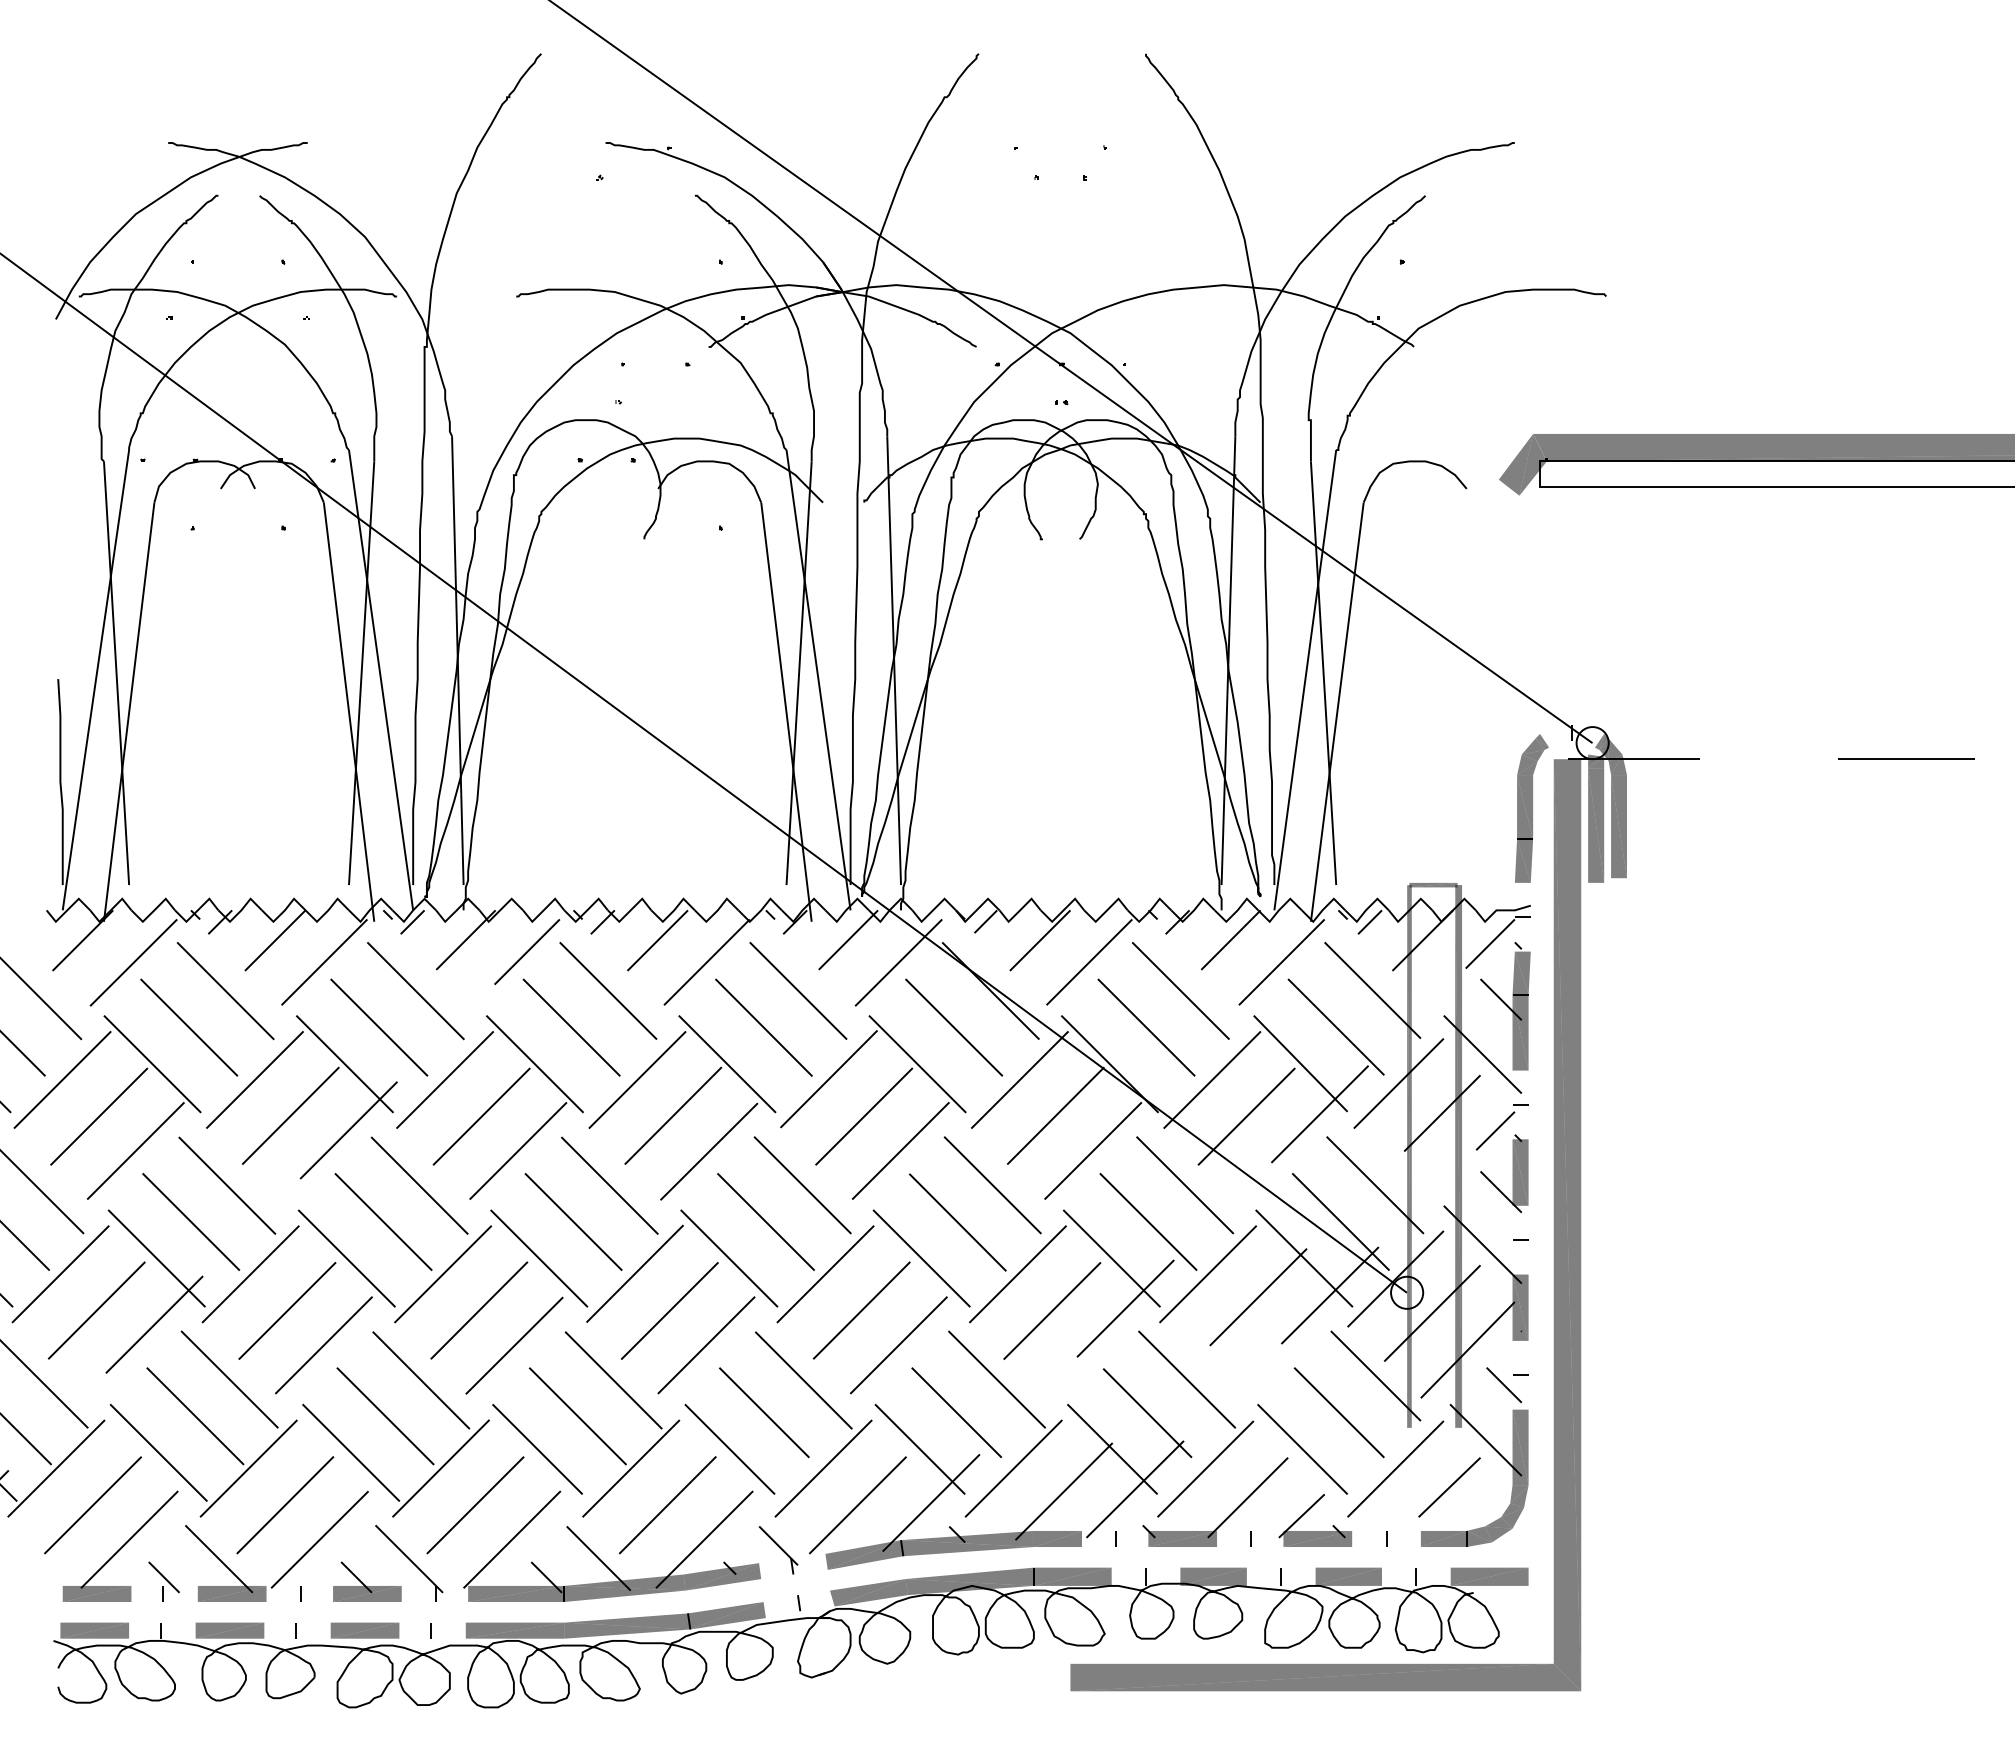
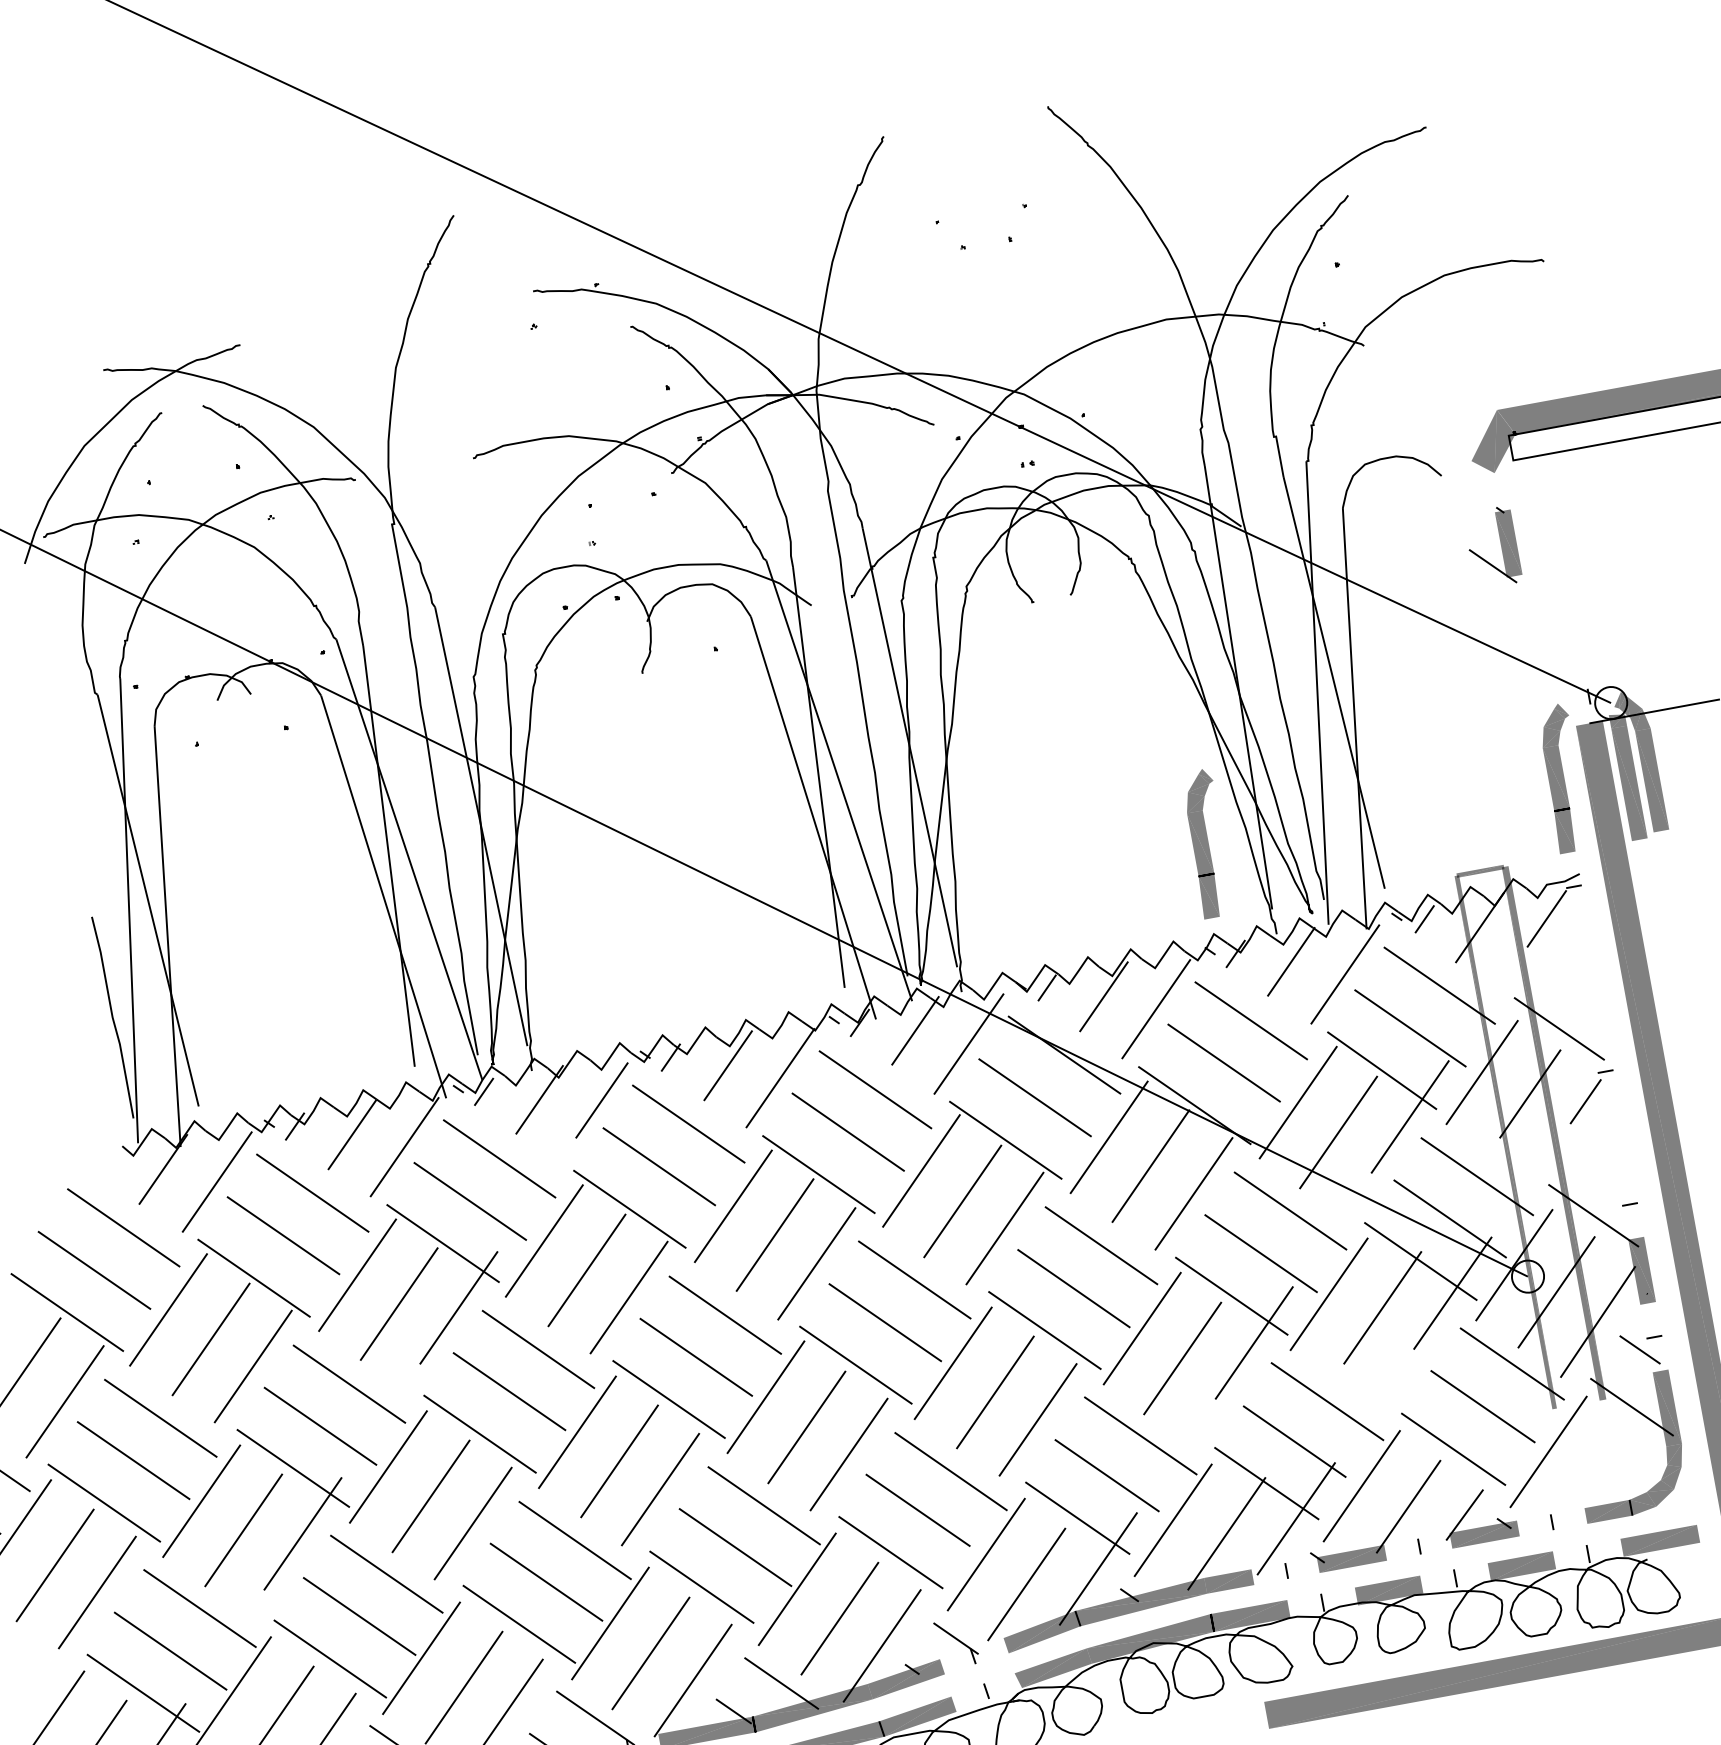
part: (1169, 808) -> (1207, 843), added
part: (1505, 1006) -> (1573, 977), removed
part: (1512, 1173) -> (1500, 545), moved
line: (1449, 1487) -> (1604, 1460), removed

